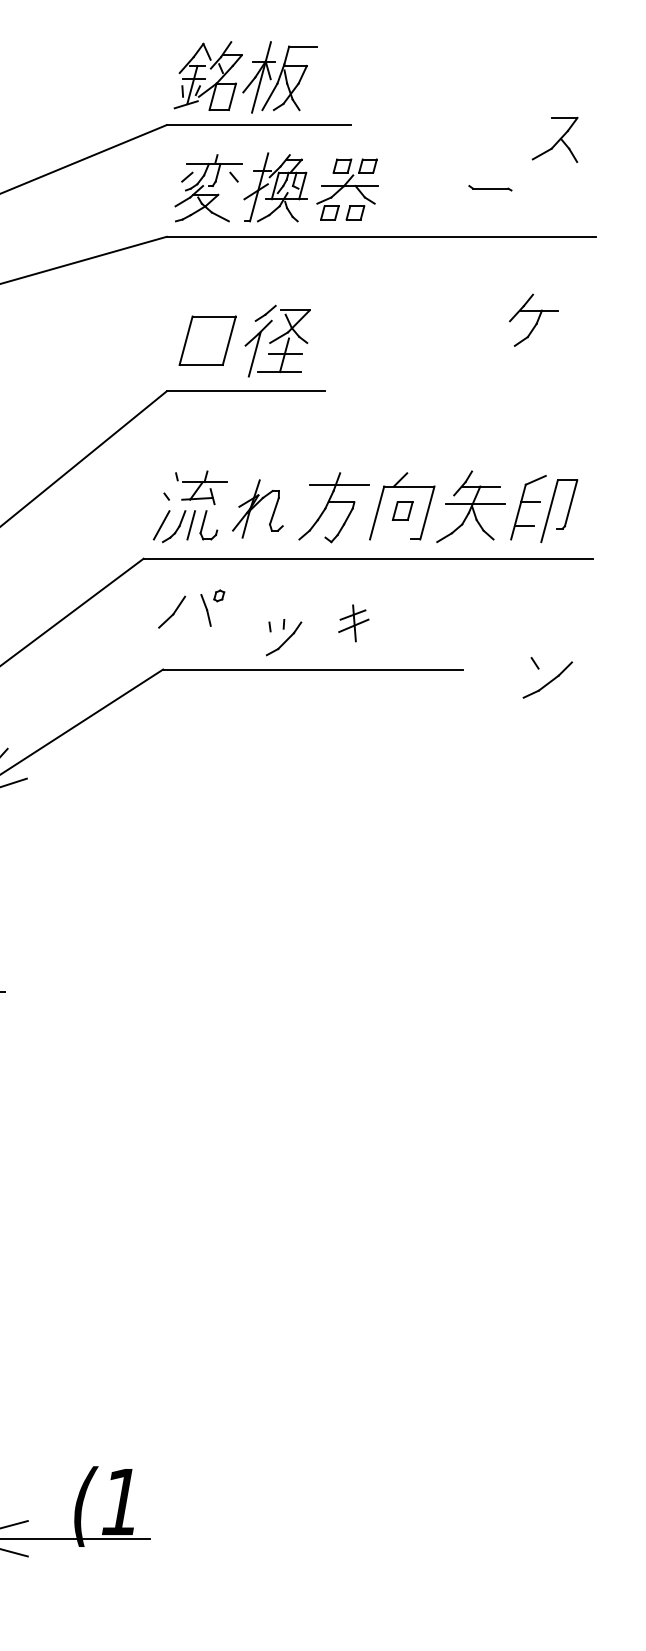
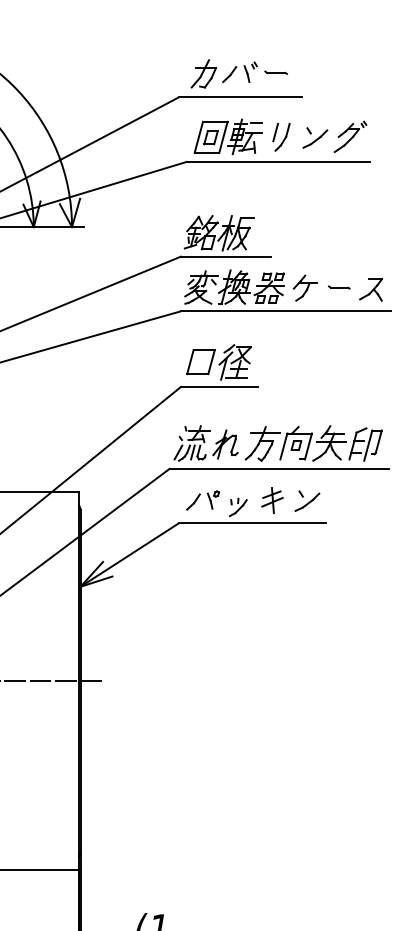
part: (554, 139) -> (370, 289), moved
part: (531, 318) -> (304, 287), moved
part: (190, 609) -> (202, 500), moved
part: (353, 623) -> (272, 500), size x1.43
part: (547, 676) -> (307, 500), moved

